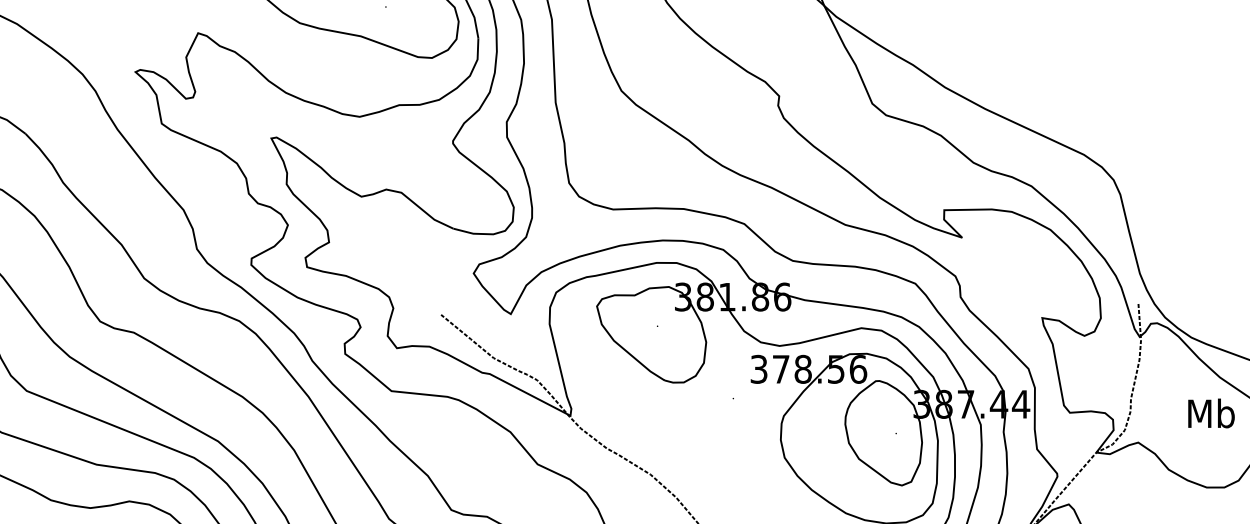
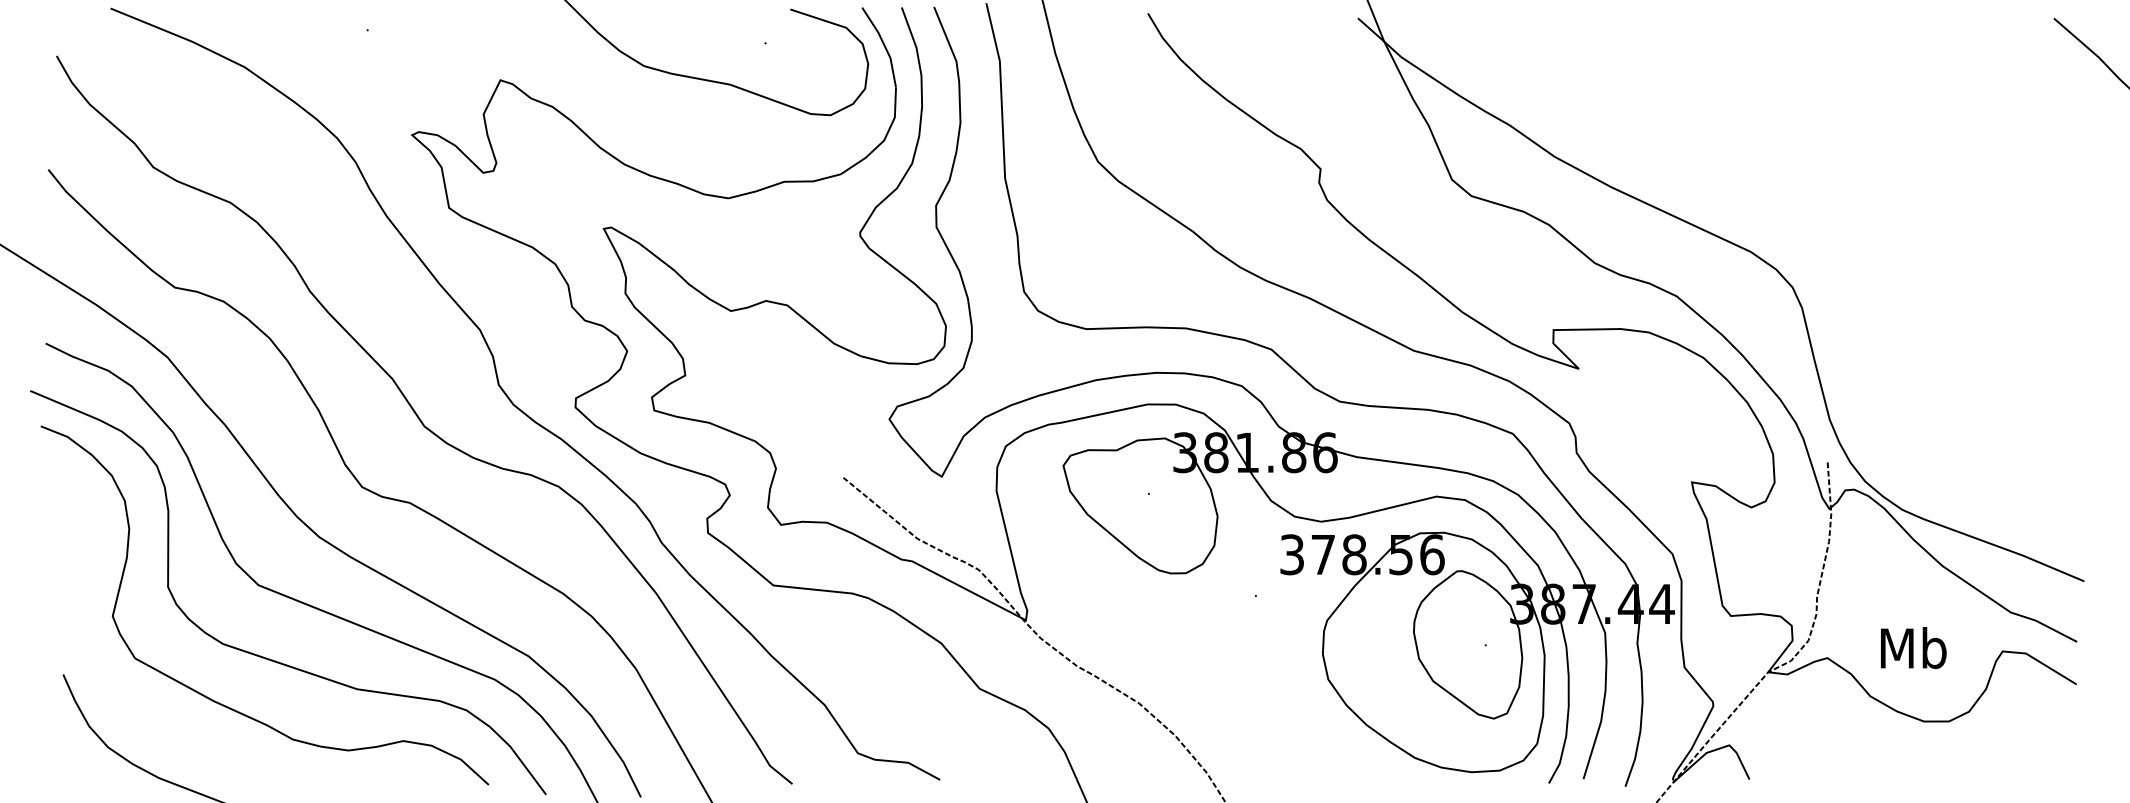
text: (1211, 413) -> (1913, 647), moved

